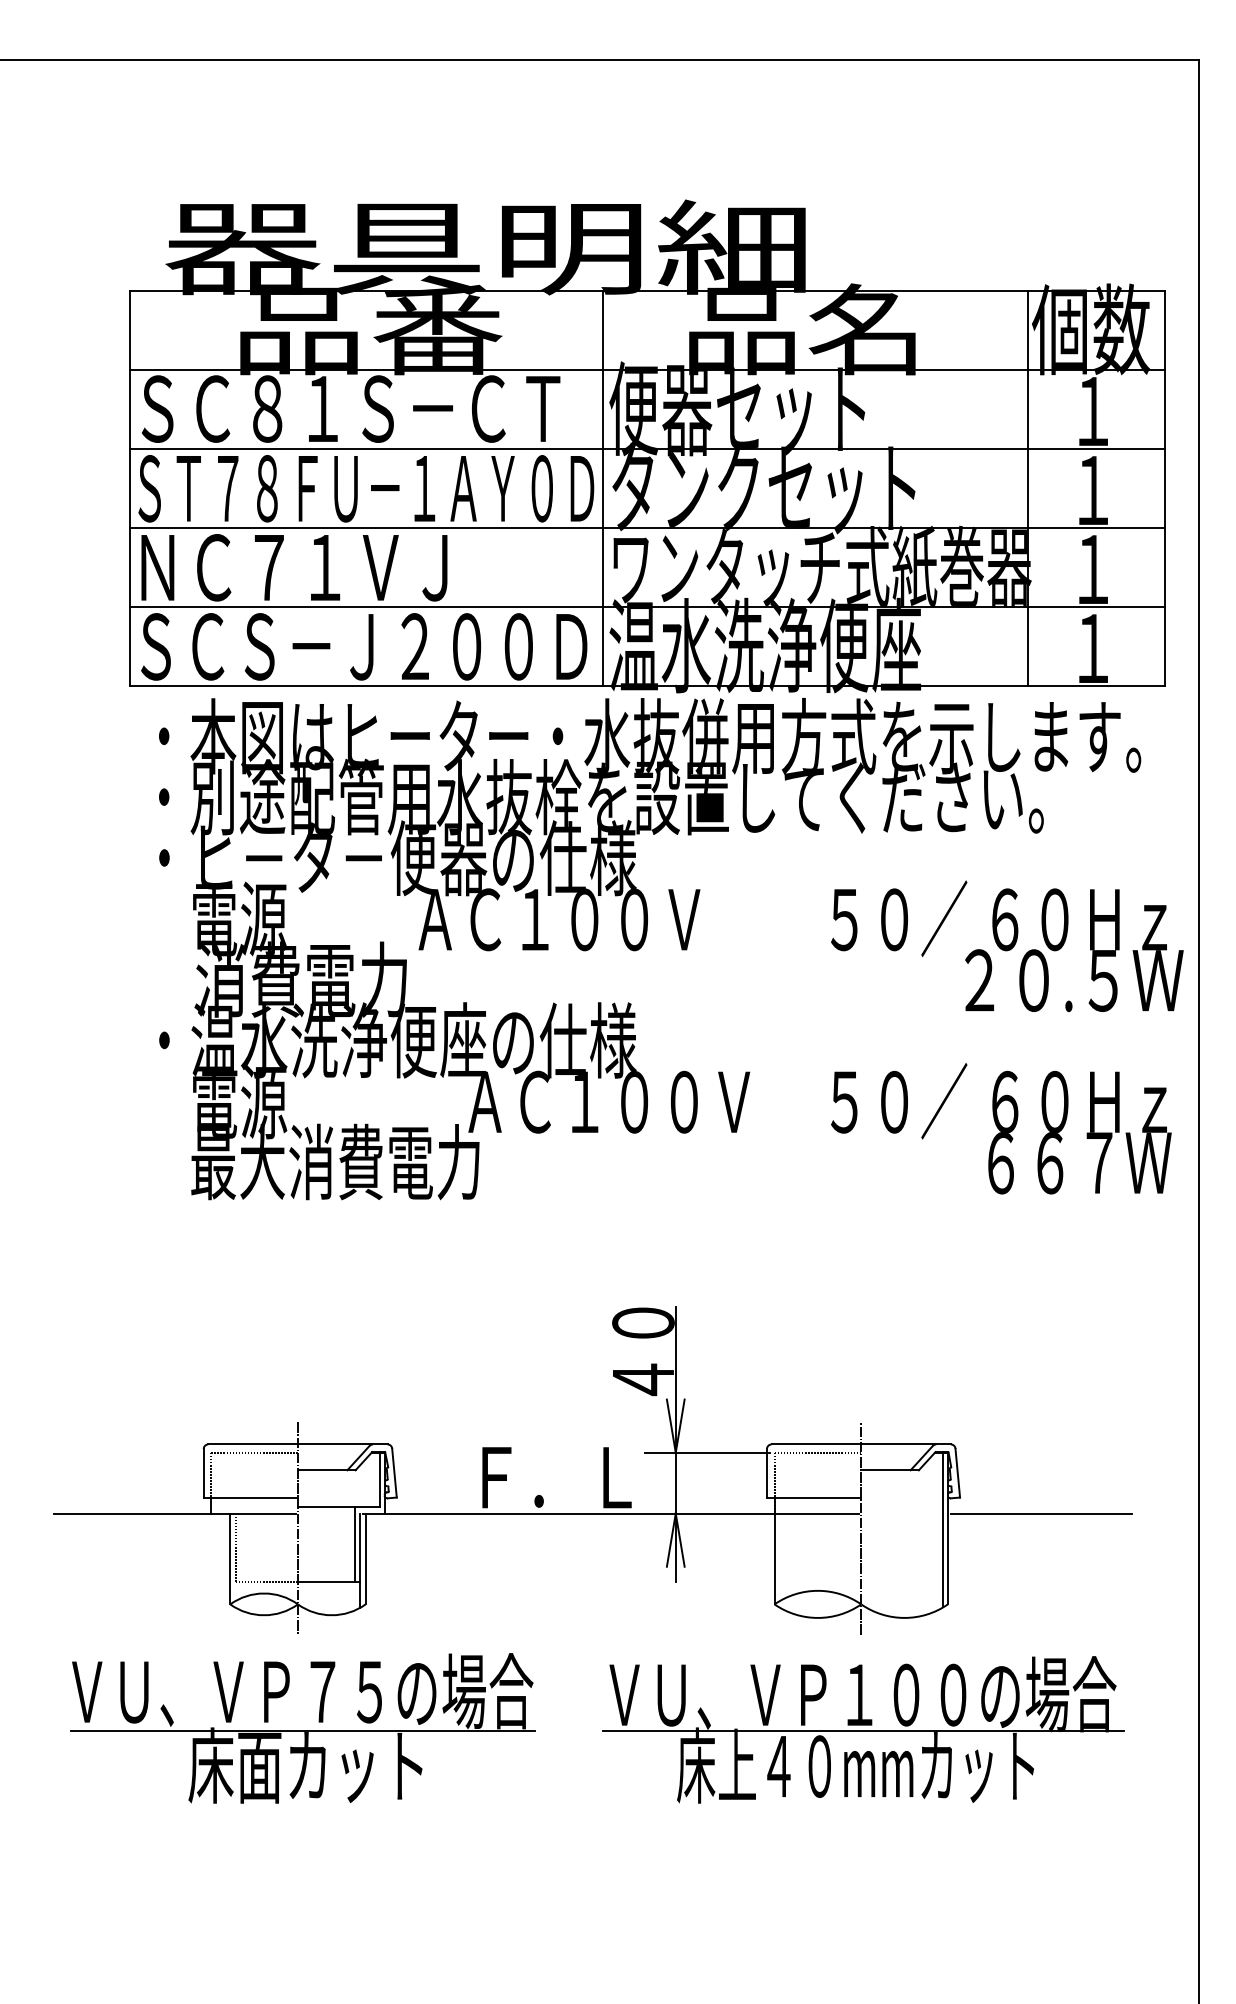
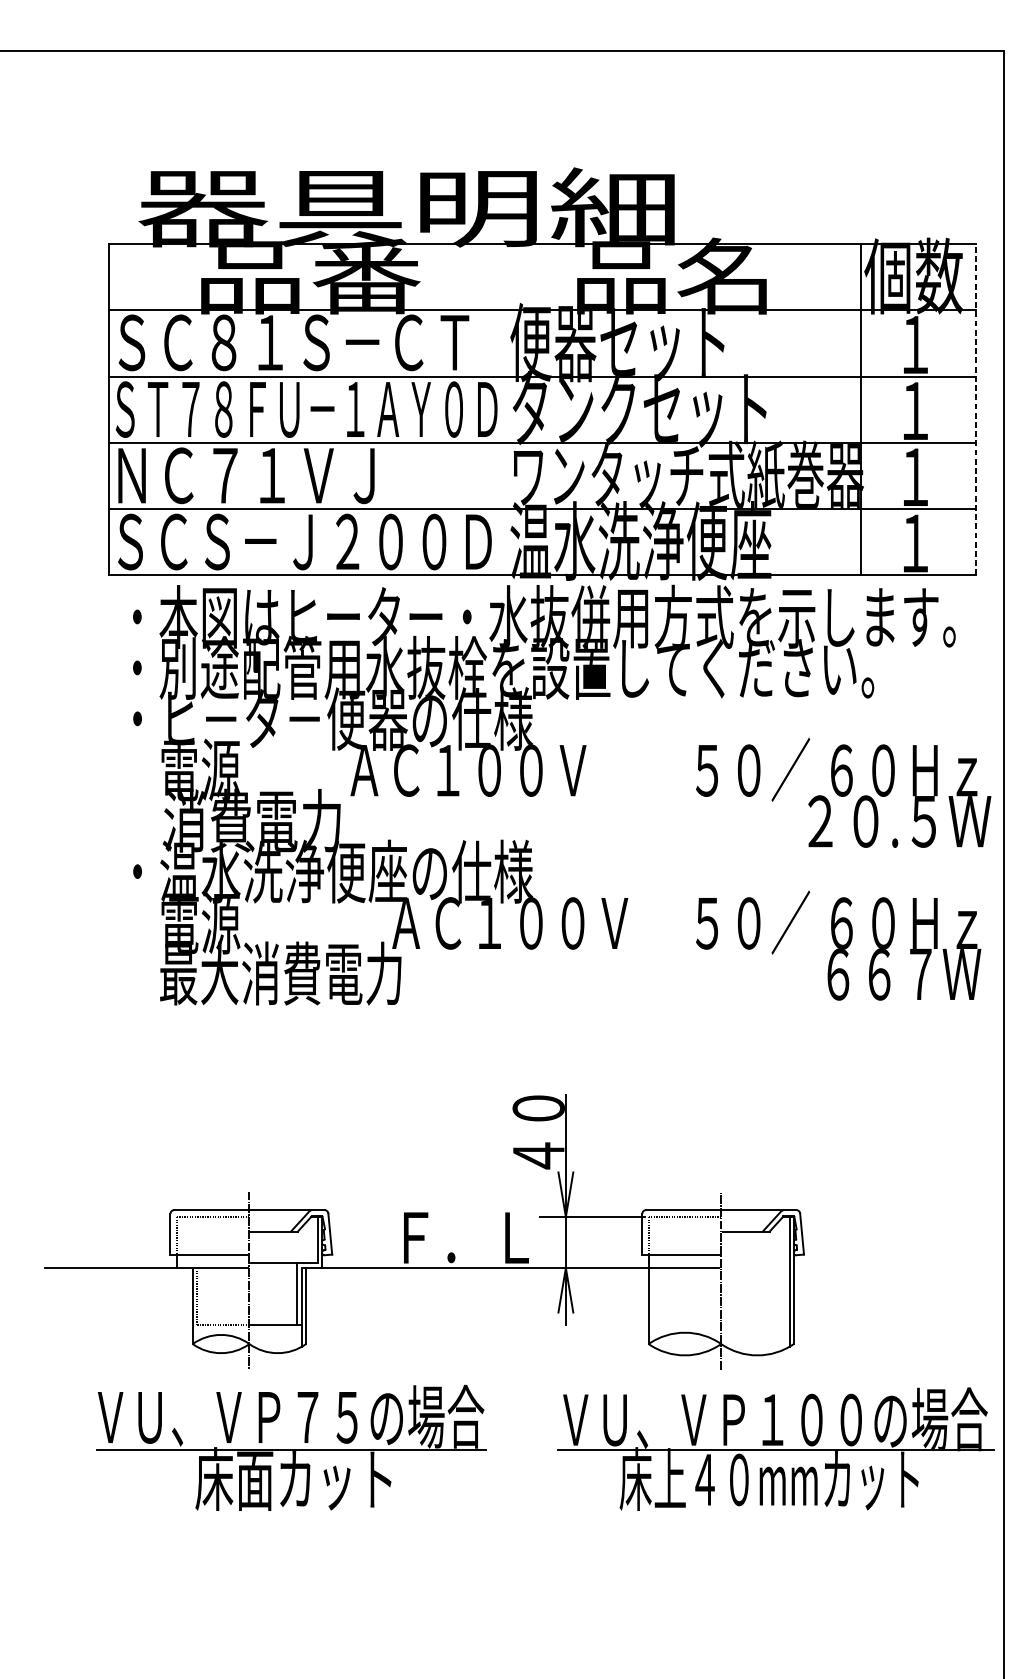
line: (602, 488) -> (504, 409), removed
line: (1165, 488) -> (976, 409), solid -> dashed
line: (1040, 1513) -> (871, 1267), removed
part: (302, 1728) -> (290, 1448), moved
part: (863, 1729) -> (775, 1448), moved

